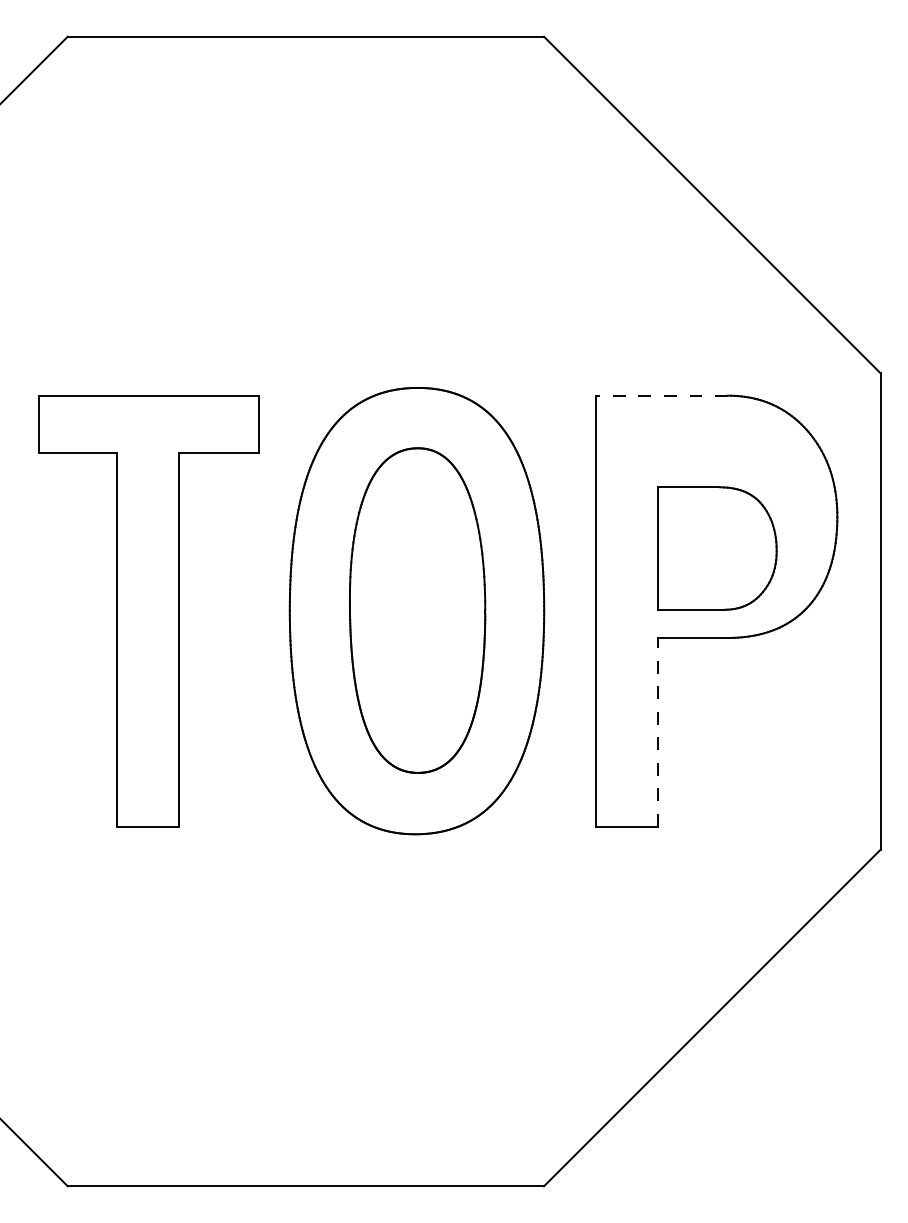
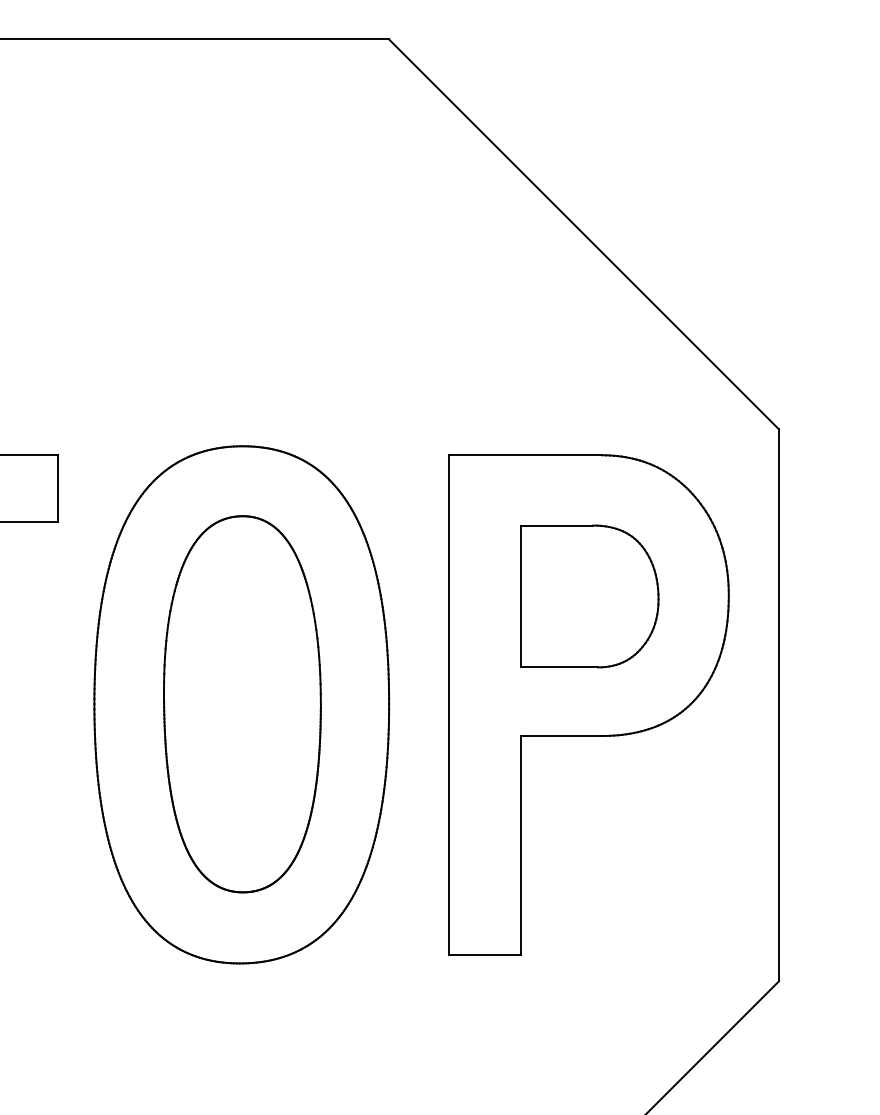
line: (661, 395) -> (525, 455), dashed -> solid
part: (717, 548) -> (589, 596), moved
line: (657, 731) -> (520, 844), dashed -> solid

